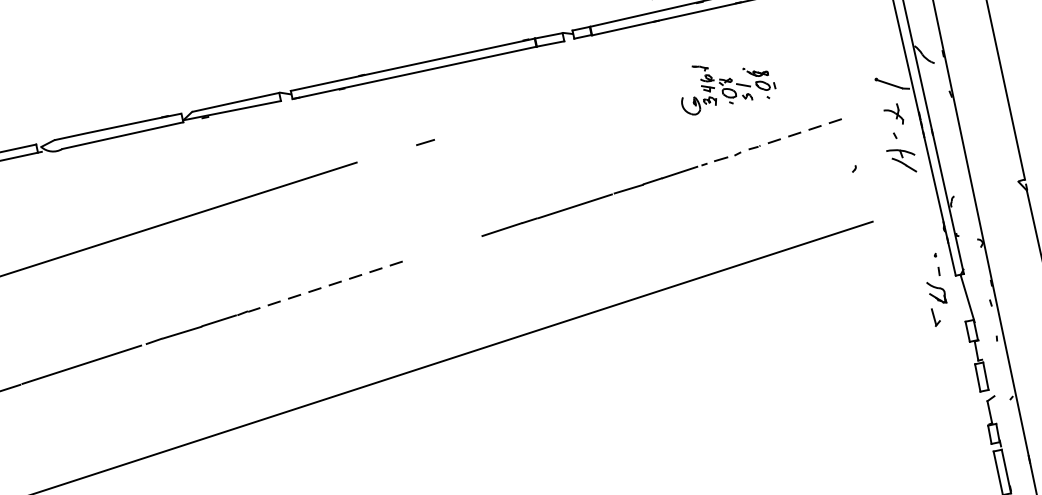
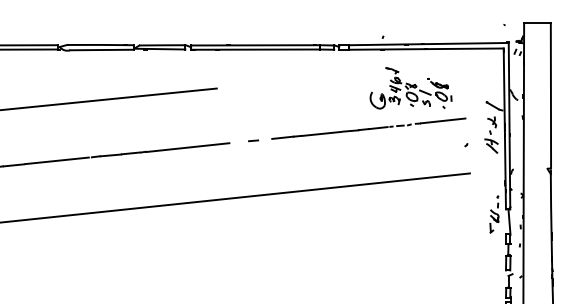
part: (725, 84) -> (410, 88), size x1.67
line: (799, 132) -> (442, 120), dashed -> solid
line: (425, 141) -> (253, 140), moved
line: (324, 286) -> (187, 147), dashed -> solid

